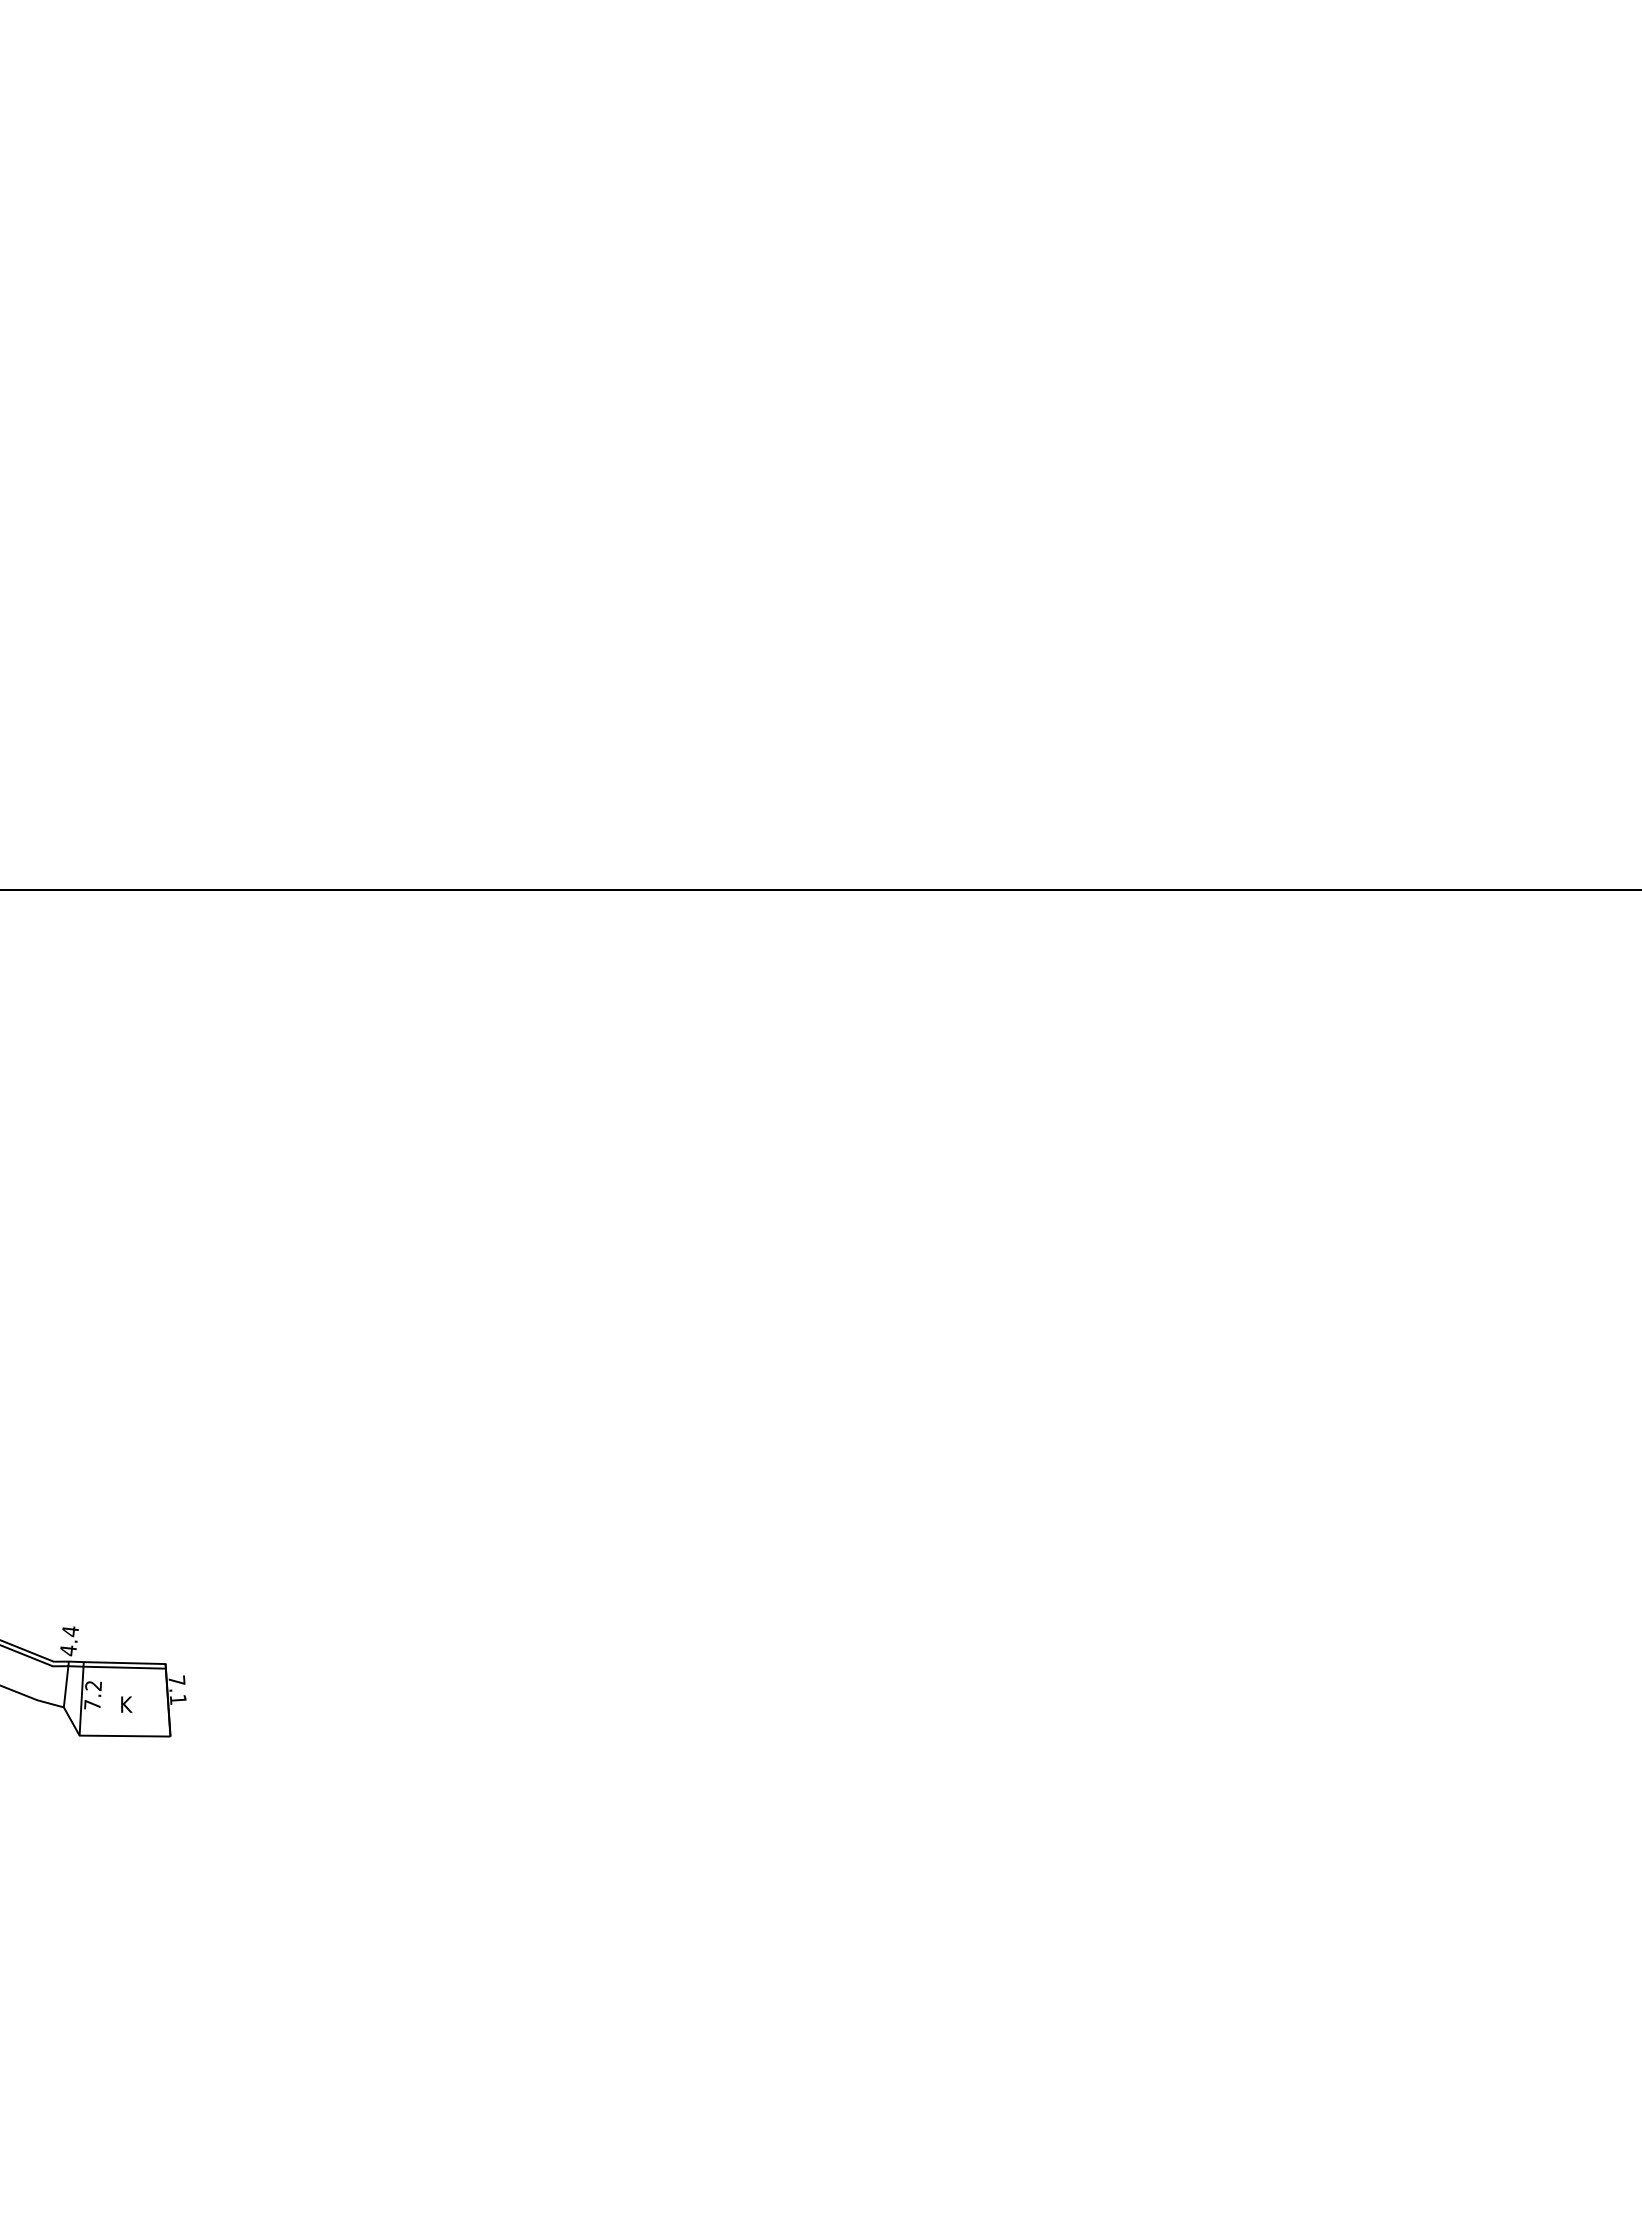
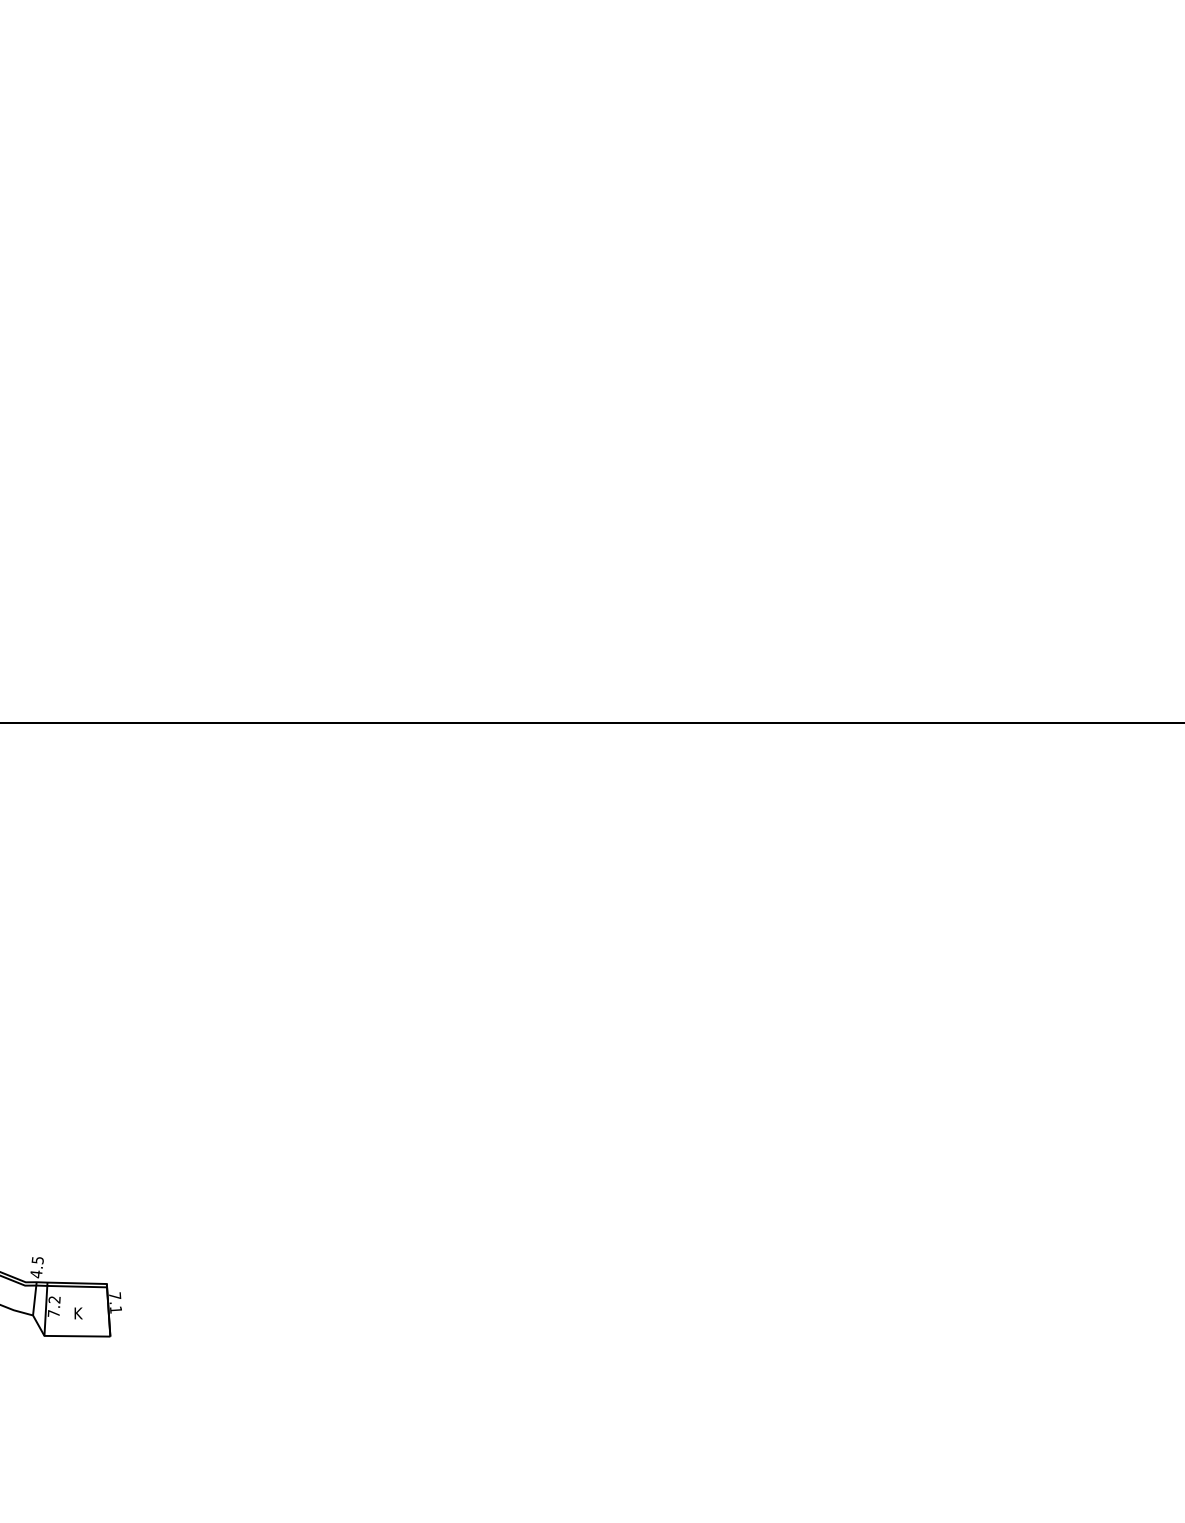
text: (70, 1631) -> (37, 1260), 4.4 -> 4.5

